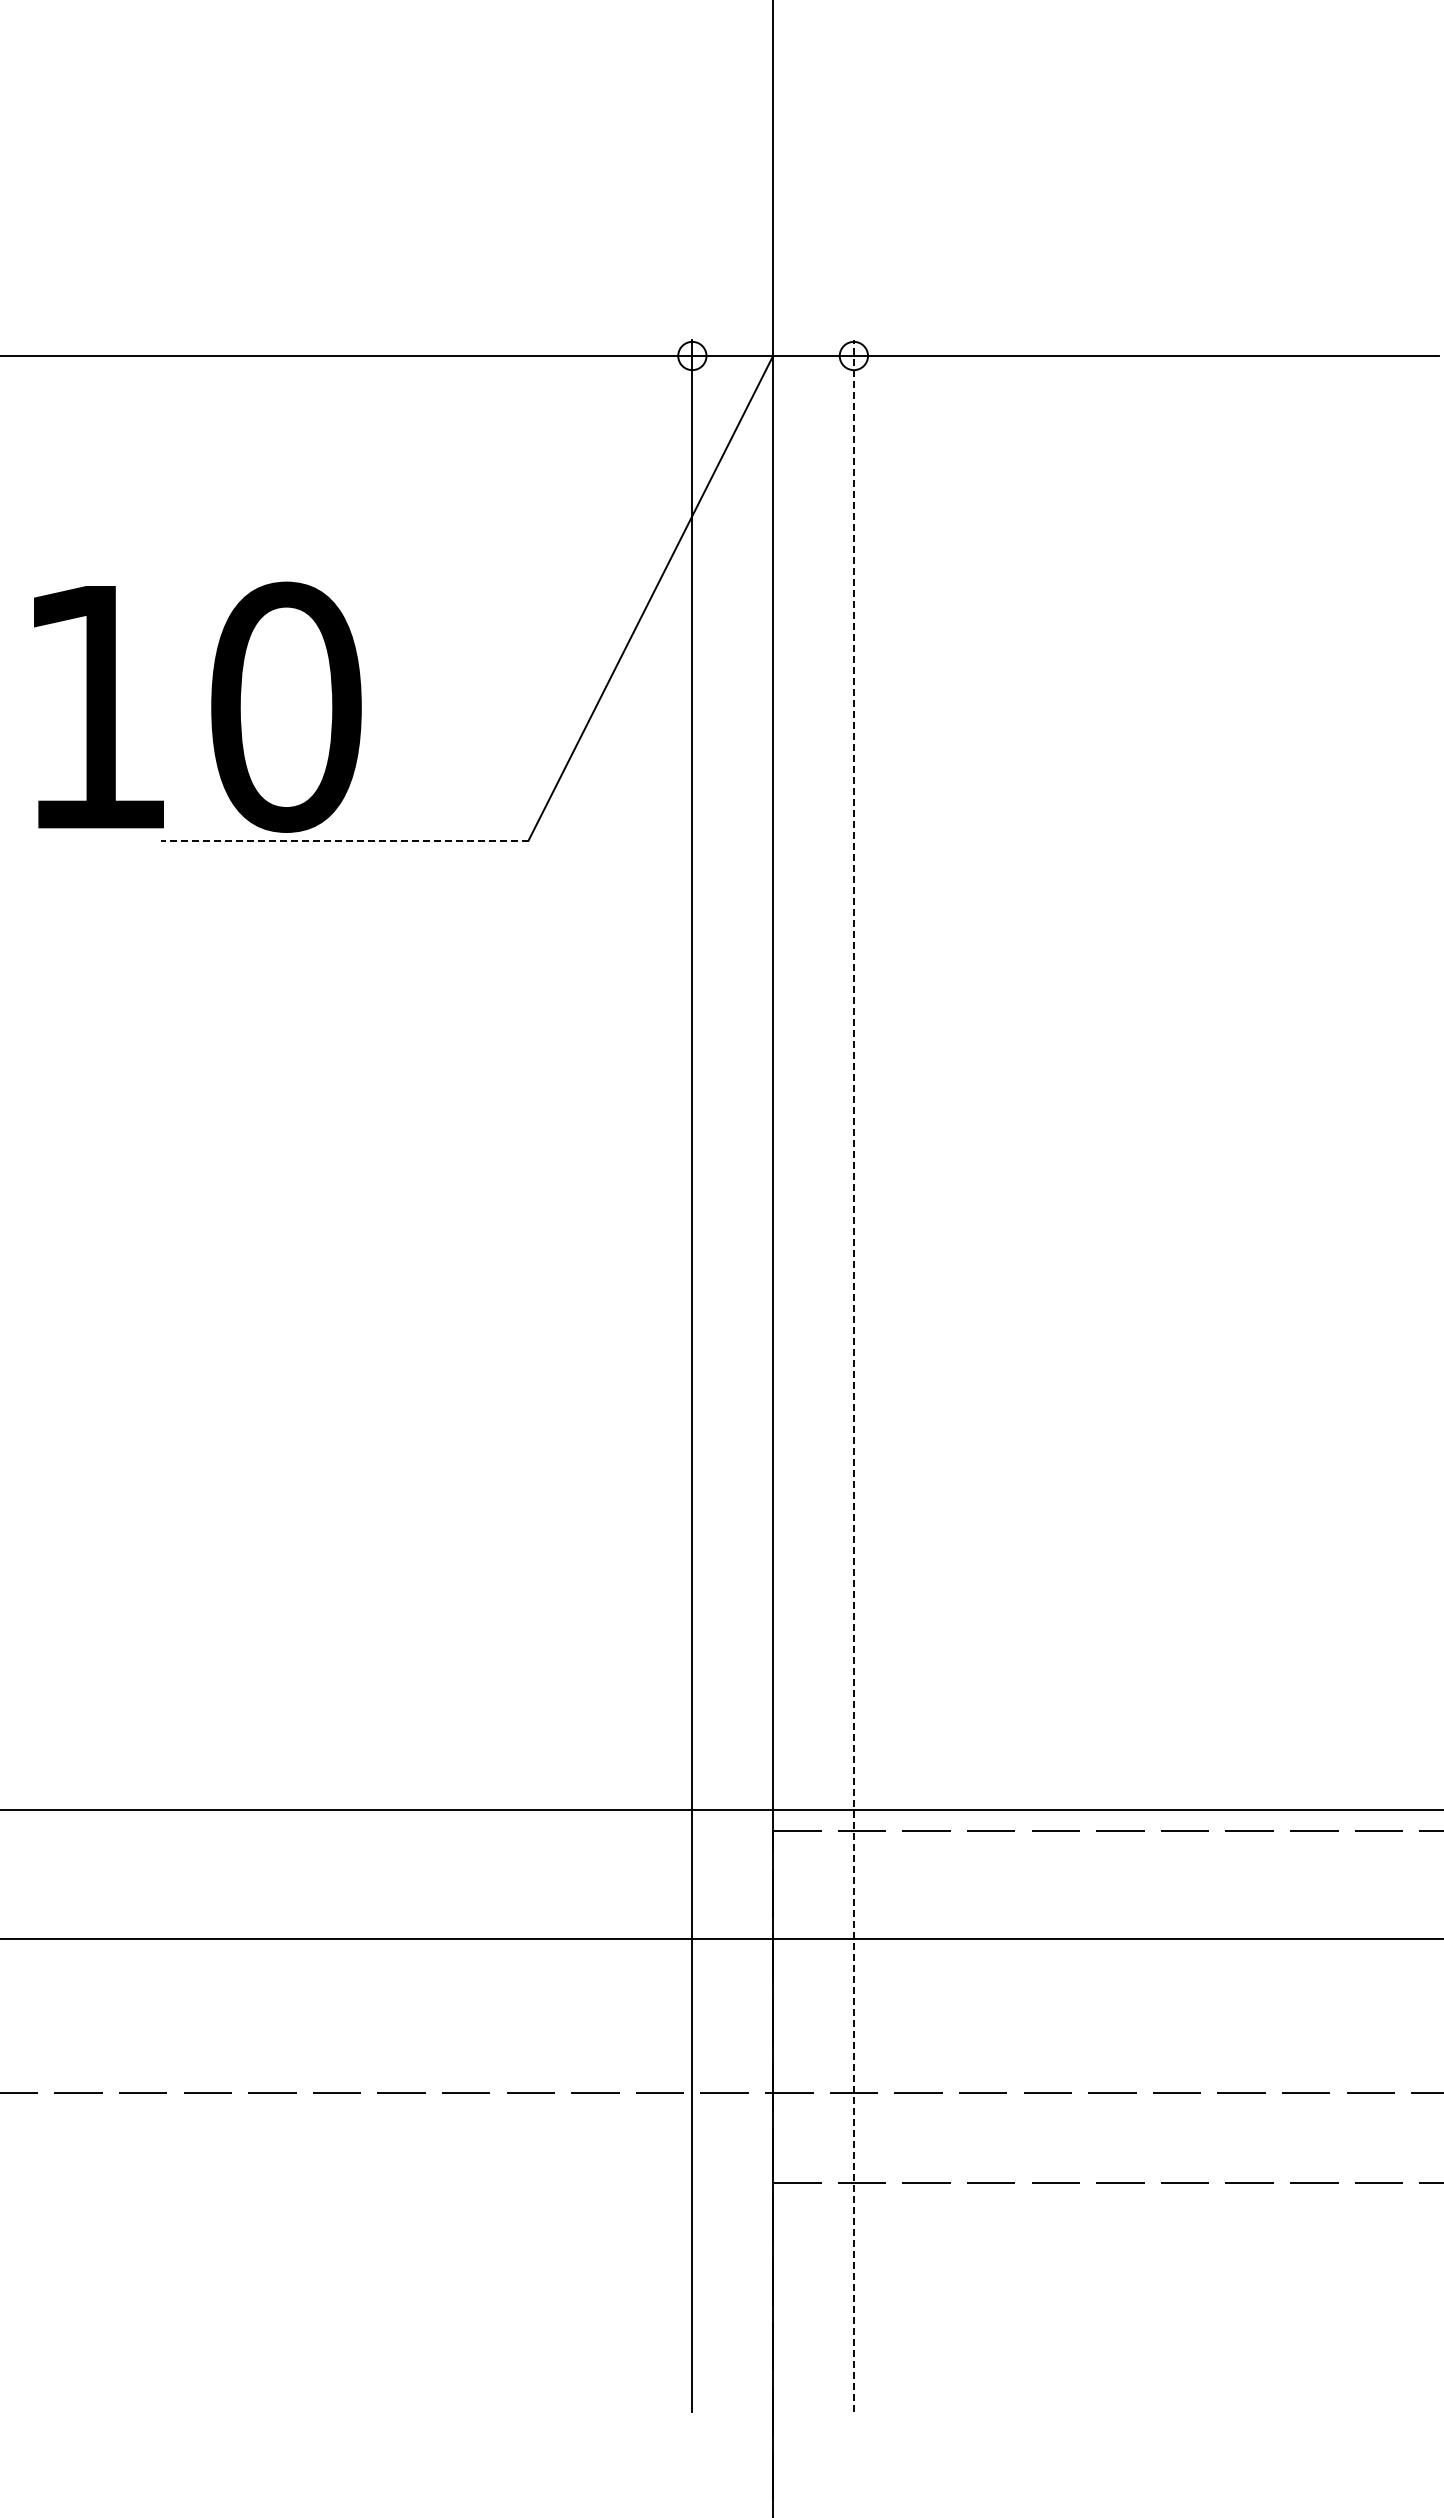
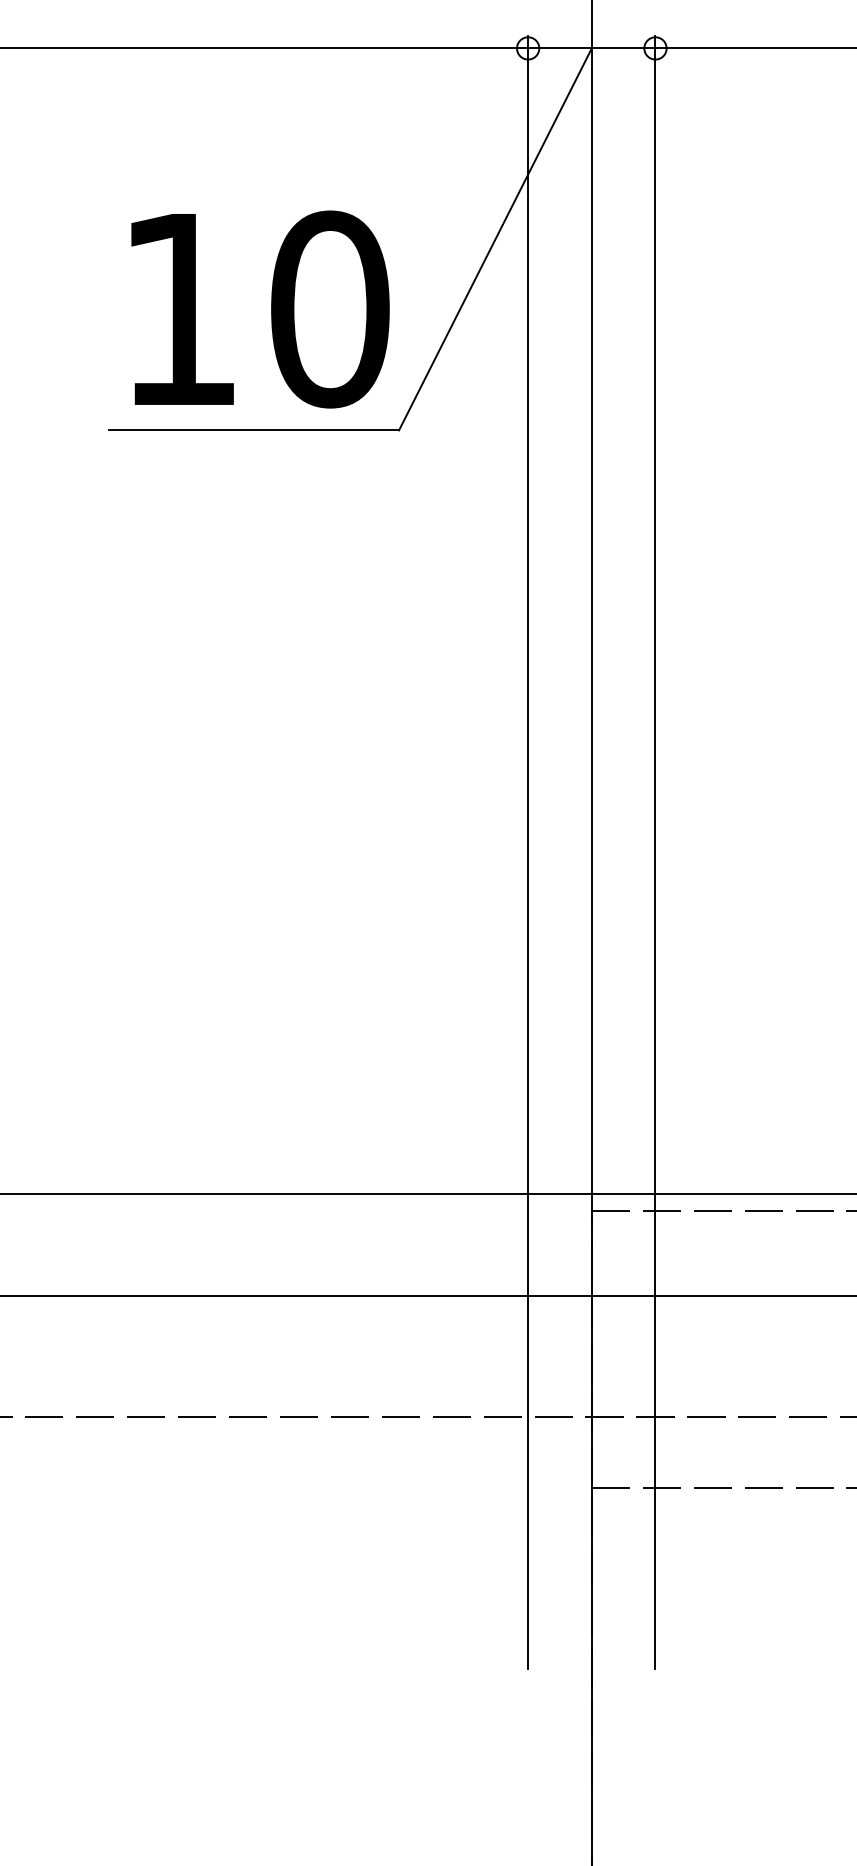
text: (197, 706) -> (260, 308), moved
line: (344, 840) -> (253, 430), dashed -> solid
line: (853, 1375) -> (655, 851), dashed -> solid

